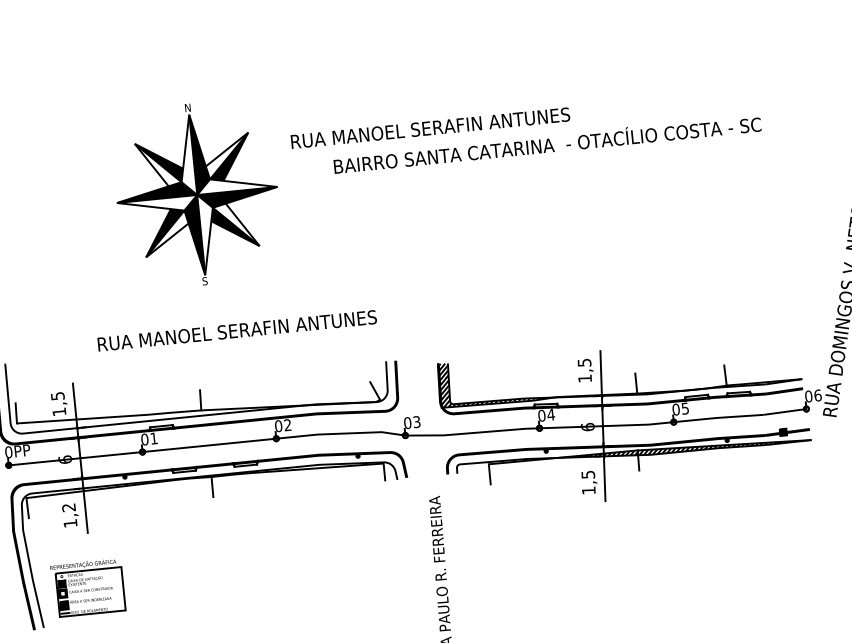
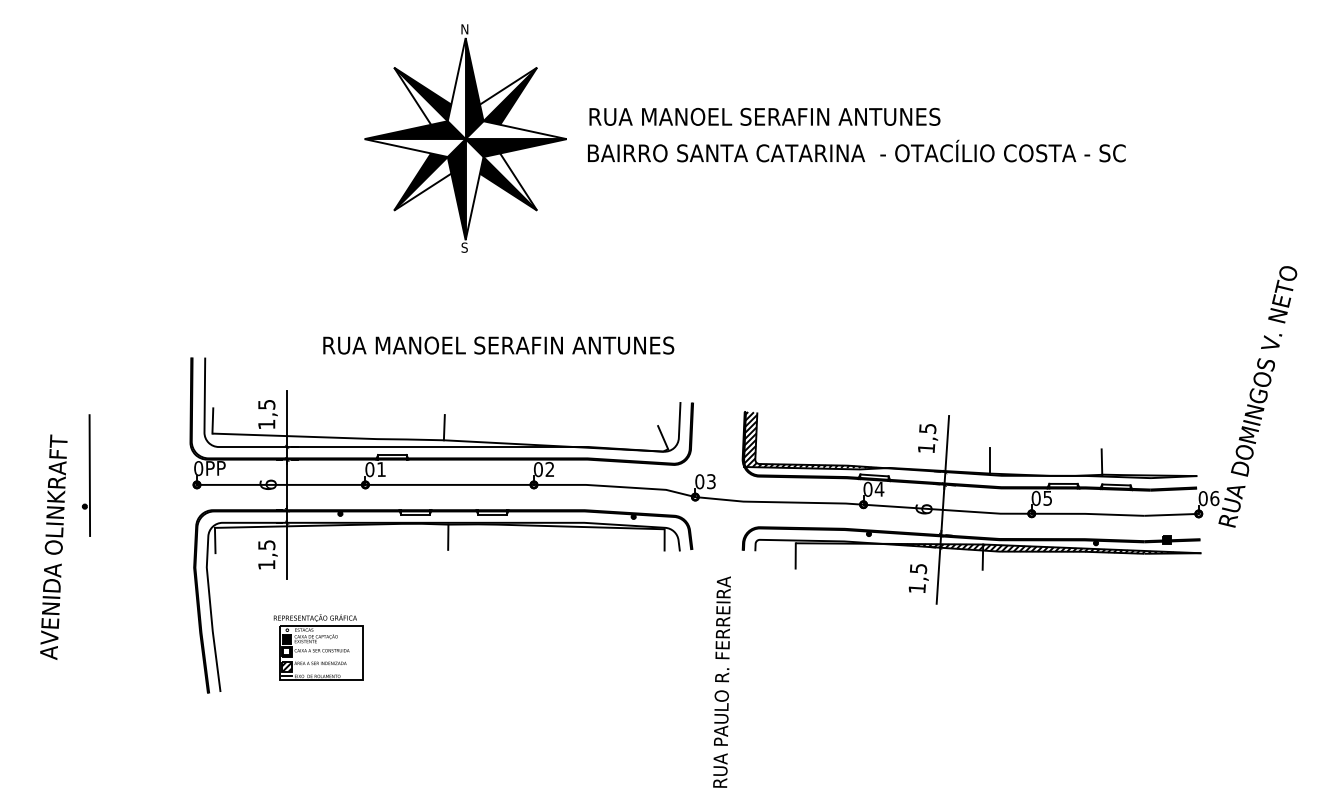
text: (547, 143) -> (856, 150), moved
part: (197, 194) -> (465, 138), moved
text: (68, 508) -> (266, 545), 1,2 -> 1,5
part: (87, 587) -> (318, 647), moved

